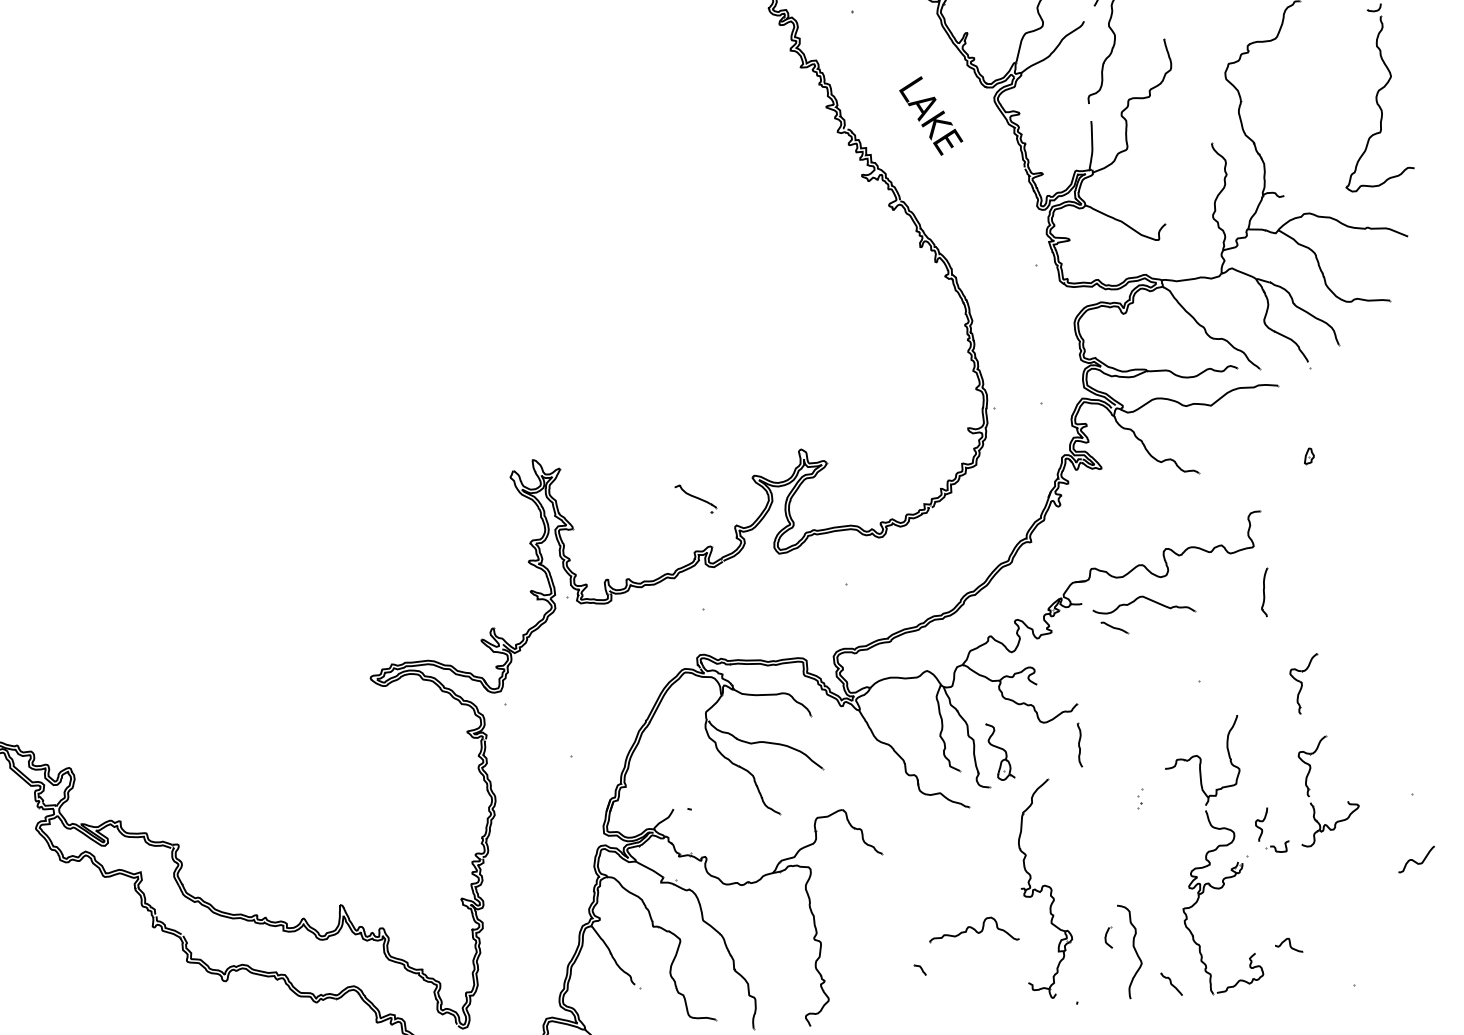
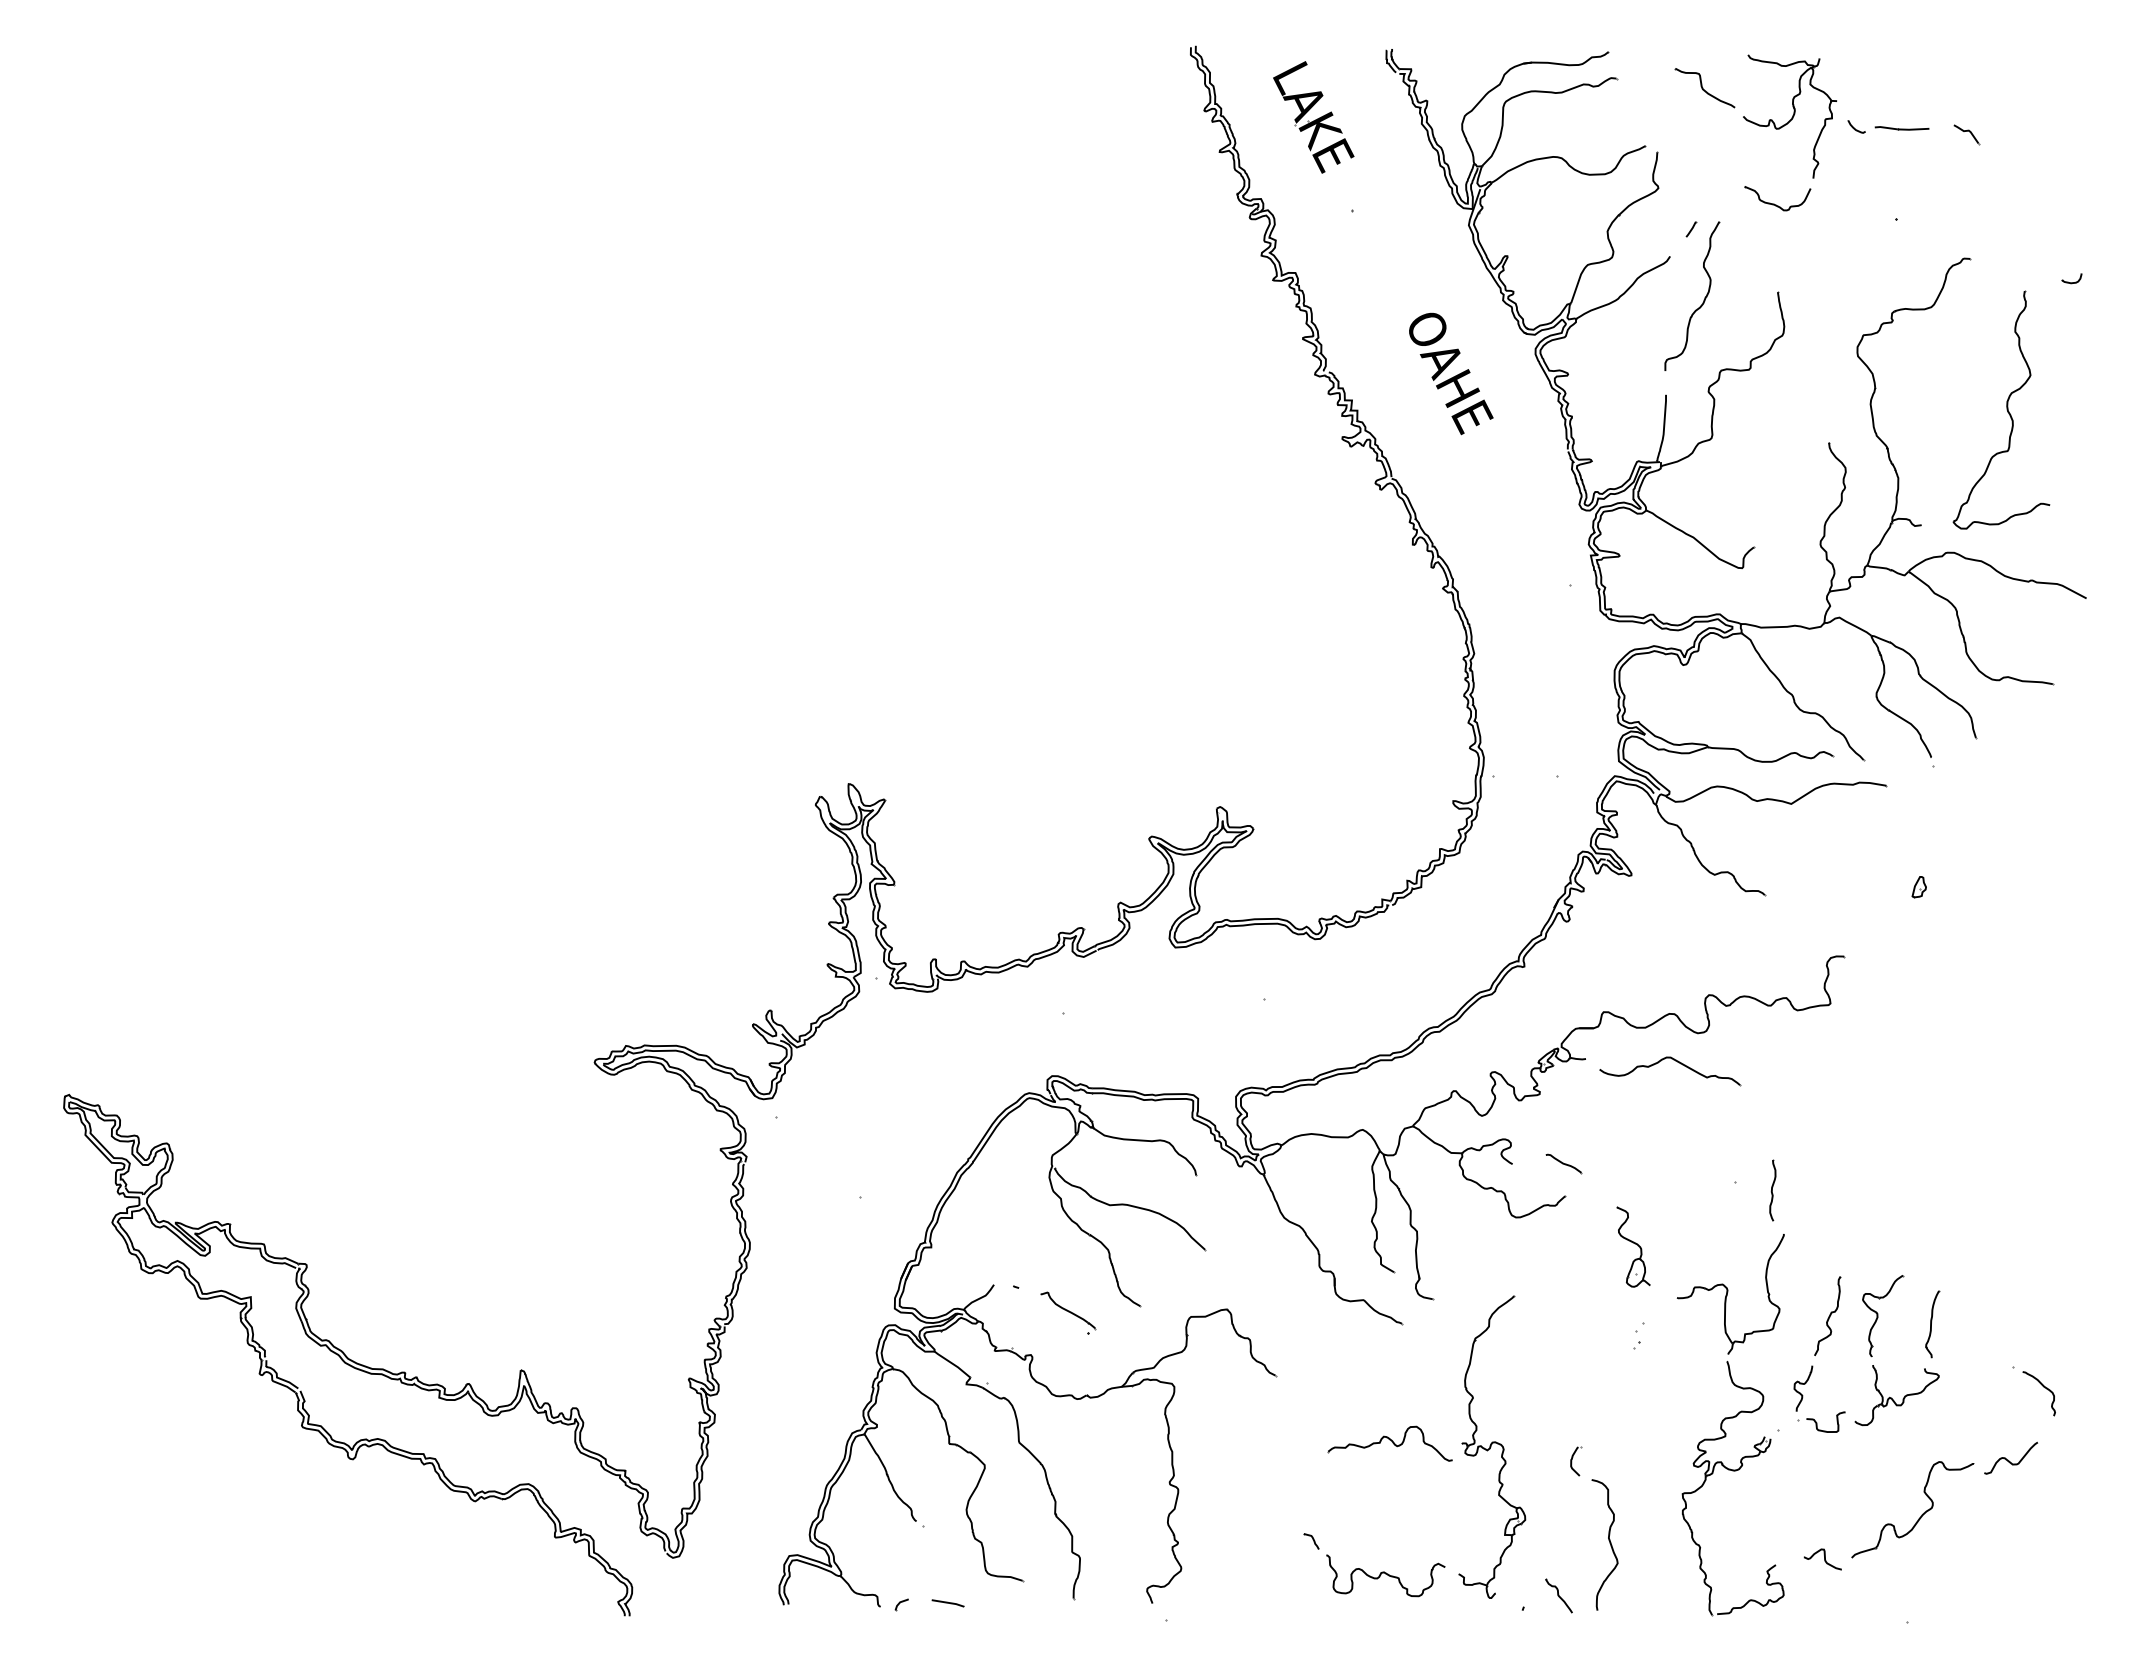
part: (1372, 103) -> (2001, 409), moved
text: (934, 120) -> (1449, 372), LAKE -> OAHE
part: (696, 498) -> (1068, 1312), moved
part: (1265, 592) -> (1932, 1324), moved
part: (1114, 627) -> (1563, 1163), moved
part: (1306, 684) -> (1883, 1201), removed
part: (1079, 745) -> (1772, 1190), moved
part: (1000, 751) -> (1633, 1246), moved
part: (1274, 771) -> (1827, 1316), added
curve: (1434, 806) -> (2043, 1387), added
part: (1277, 846) -> (1821, 1421), size x1.43
part: (1356, 906) -> (1921, 1514), added
part: (972, 931) -> (1389, 1443), moved
part: (1109, 938) -> (1576, 1461), moved
part: (1171, 984) -> (1558, 1595), moved
curve: (975, 988) -> (1385, 1574), added

